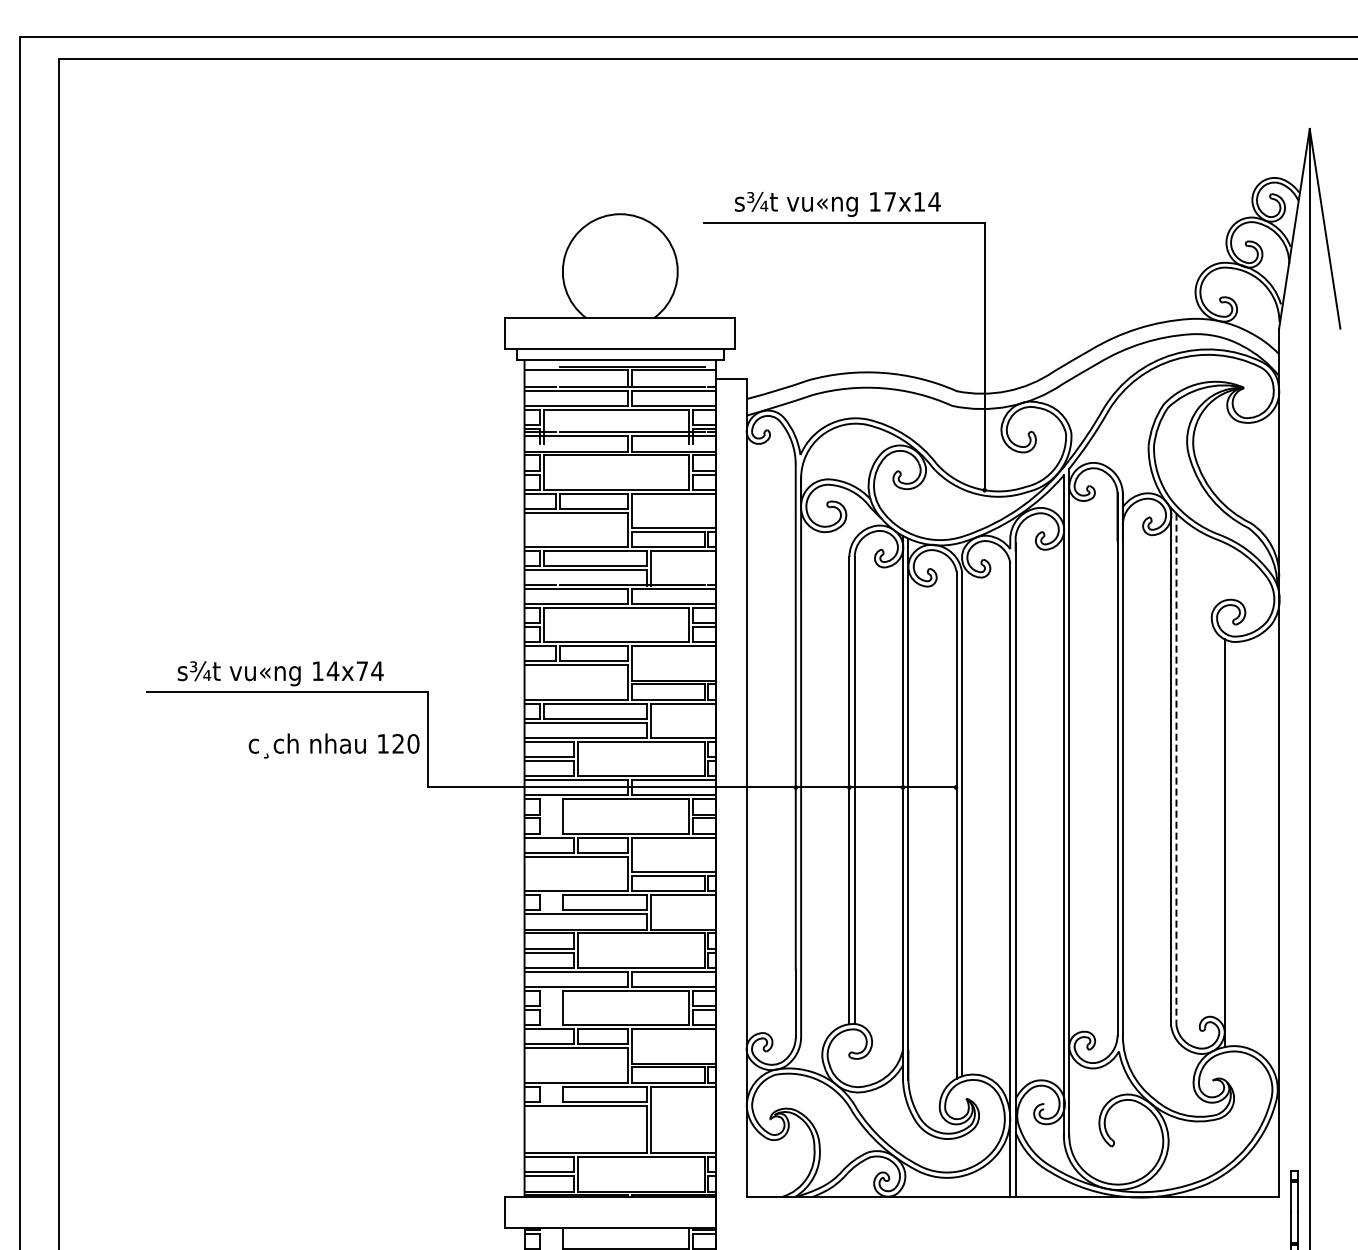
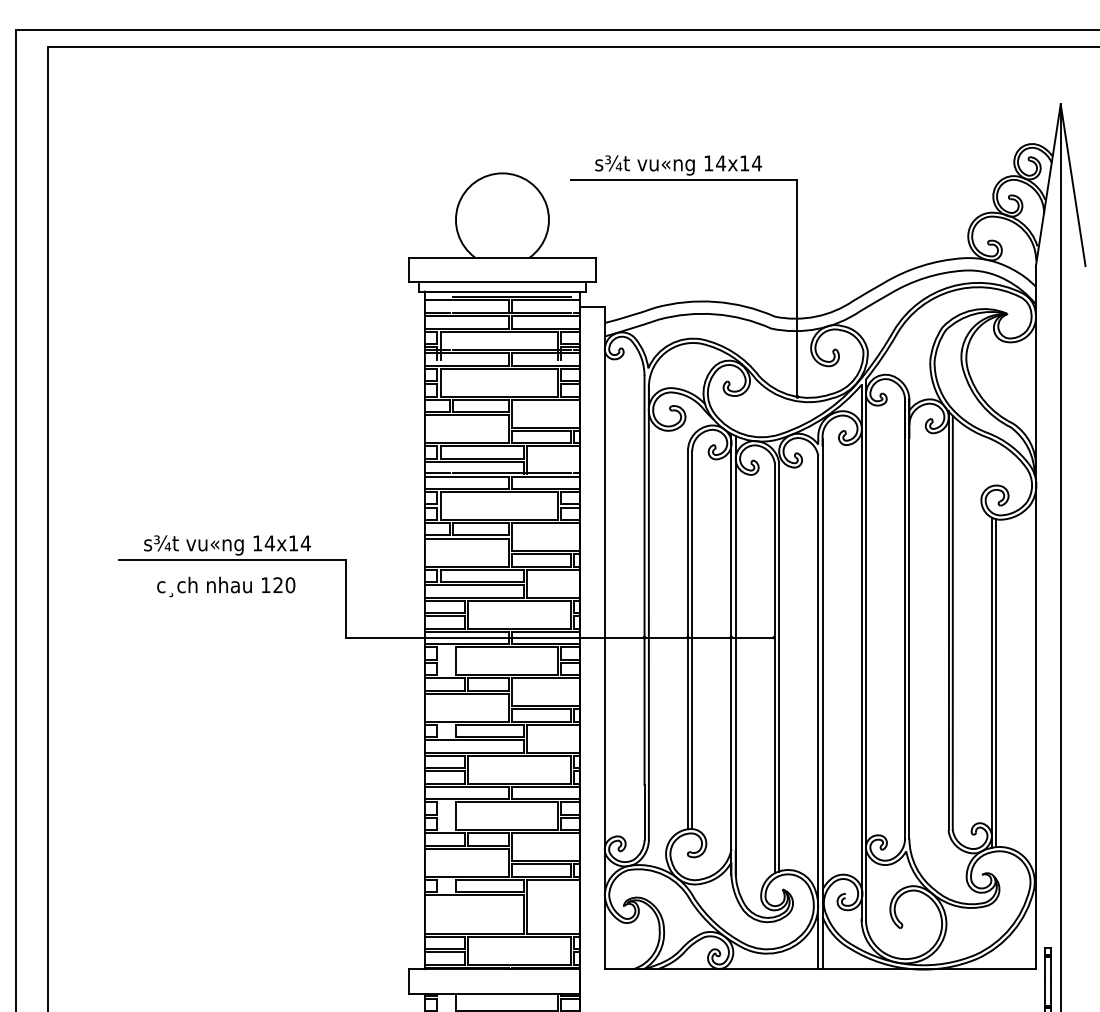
text: (890, 201) -> (721, 163), 17x14 -> 14x14
text: (361, 670) -> (292, 542), 14x74 -> 14x14
text: (333, 745) -> (225, 586), moved
line: (1176, 769) -> (952, 623), dashed -> solid
line: (1230, 843) -> (996, 682), added

